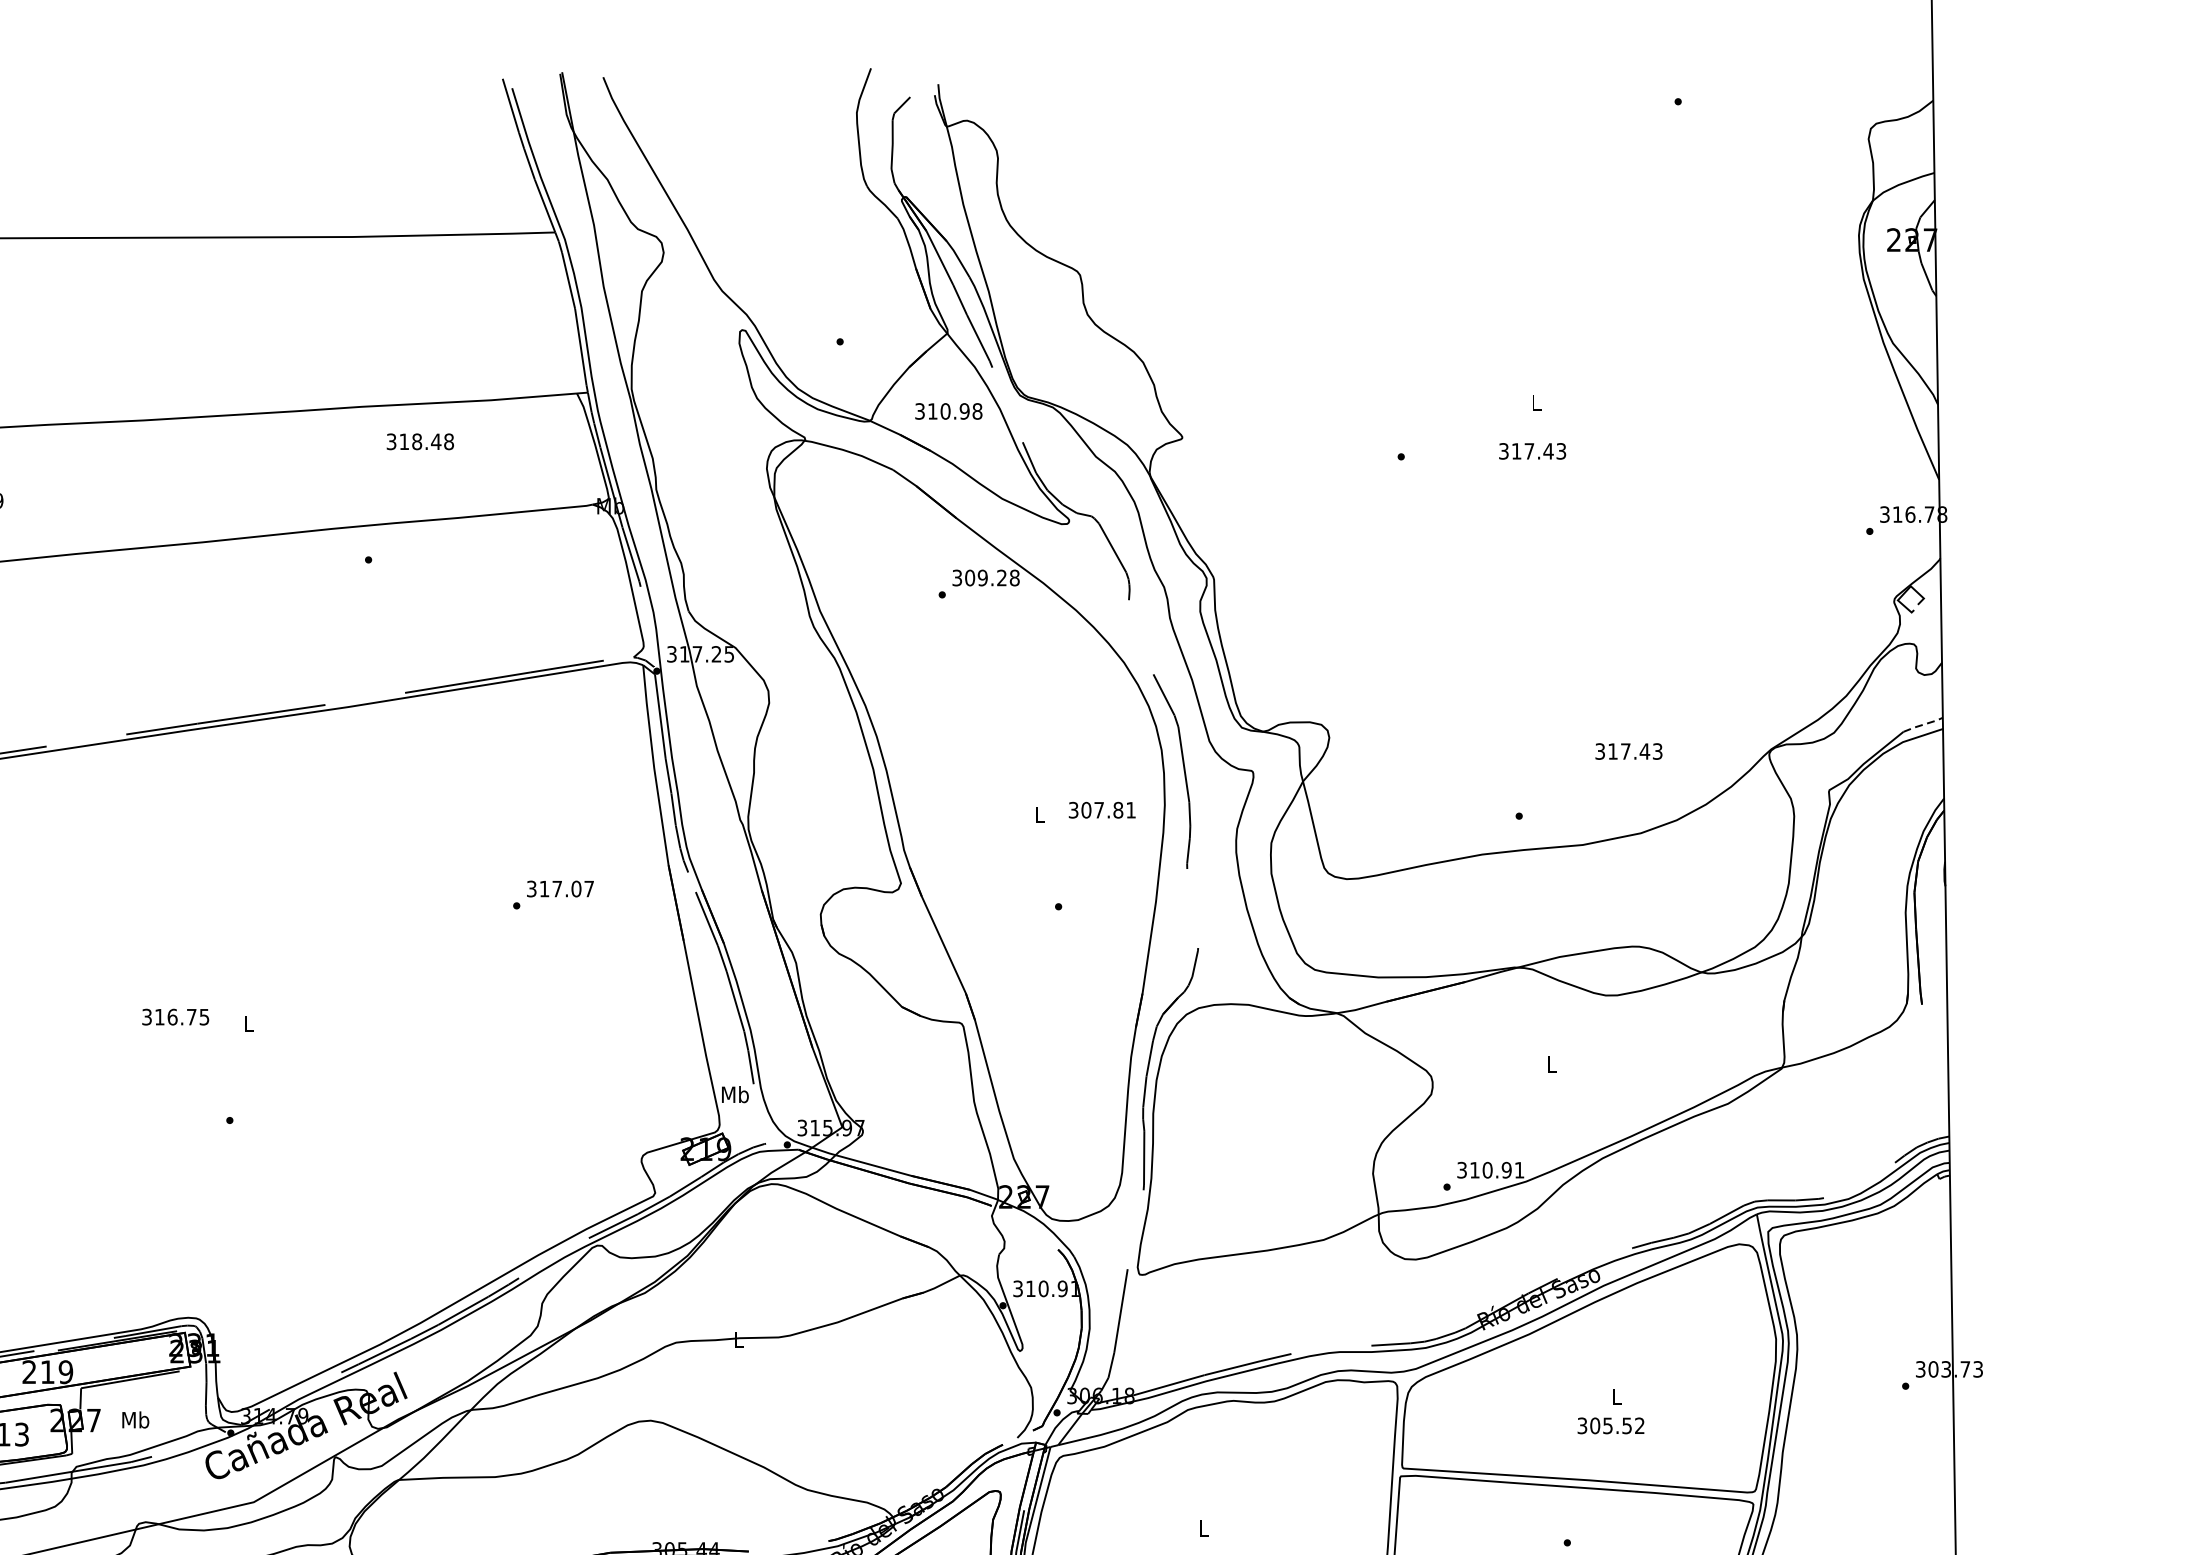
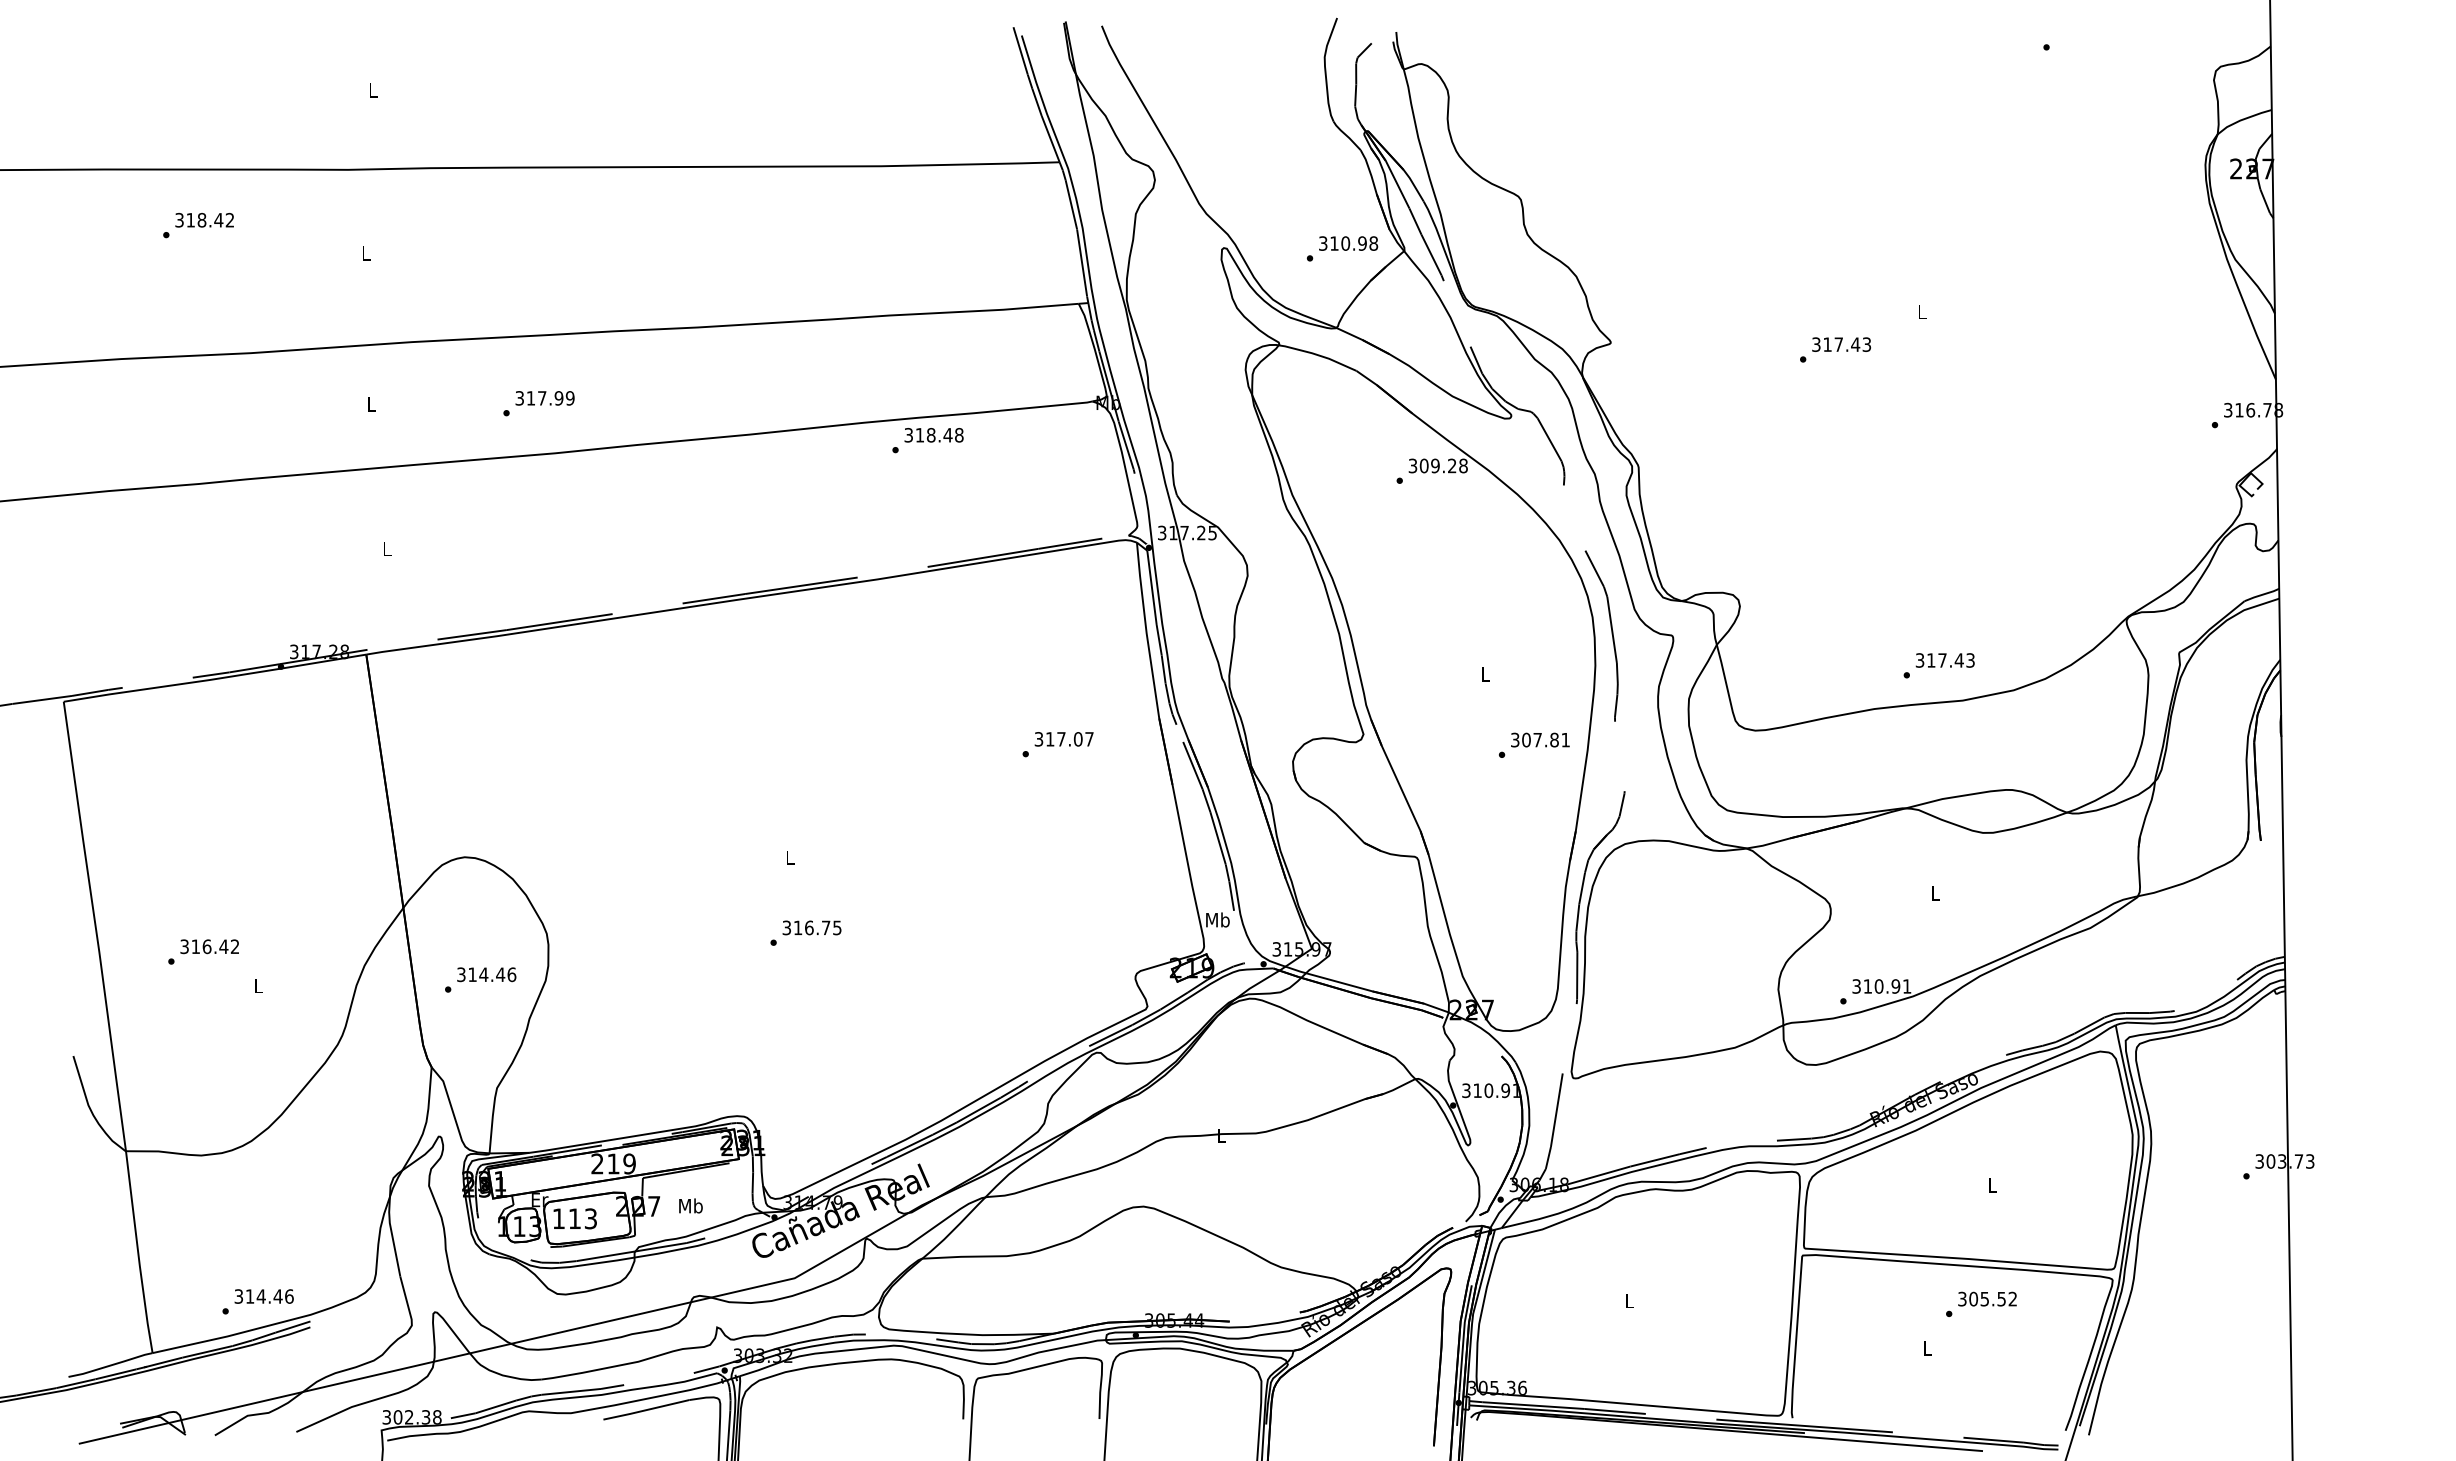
text: (948, 411) -> (1348, 243), moved
text: (419, 442) -> (933, 435), moved
text: (1532, 451) -> (1841, 344), moved
line: (1923, 724) -> (2262, 594), dashed -> solid
text: (1628, 751) -> (1944, 660), moved
text: (1102, 809) -> (1540, 739), moved
text: (175, 1016) -> (811, 927), moved
text: (1610, 1425) -> (1987, 1298), moved

